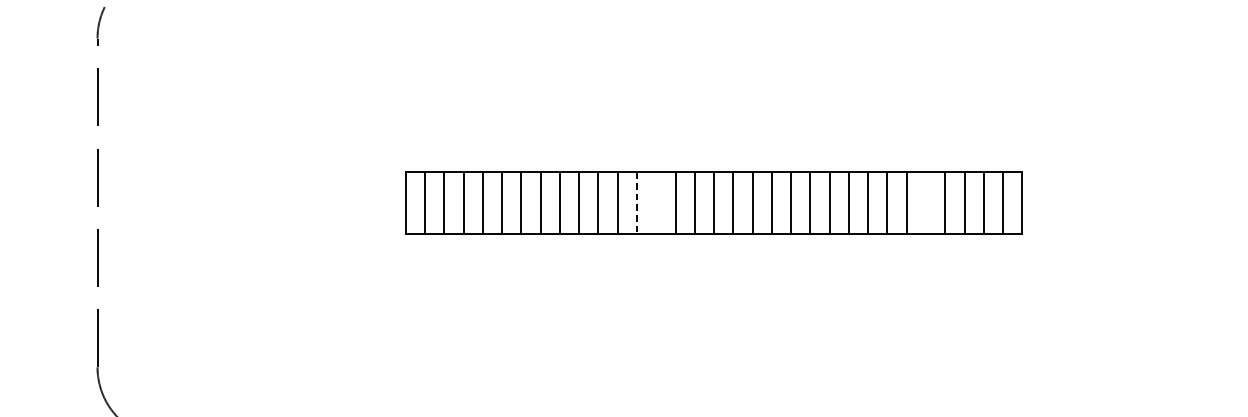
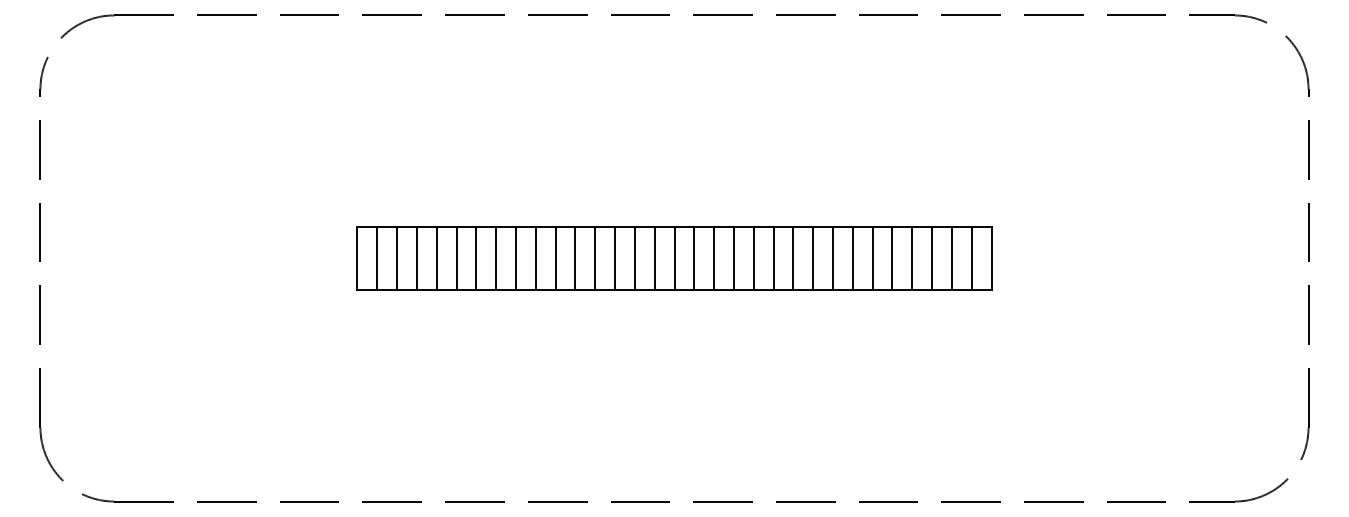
line: (637, 202) -> (595, 258), dashed -> solid
line: (656, 202) -> (615, 258), added
line: (926, 202) -> (892, 258), added

